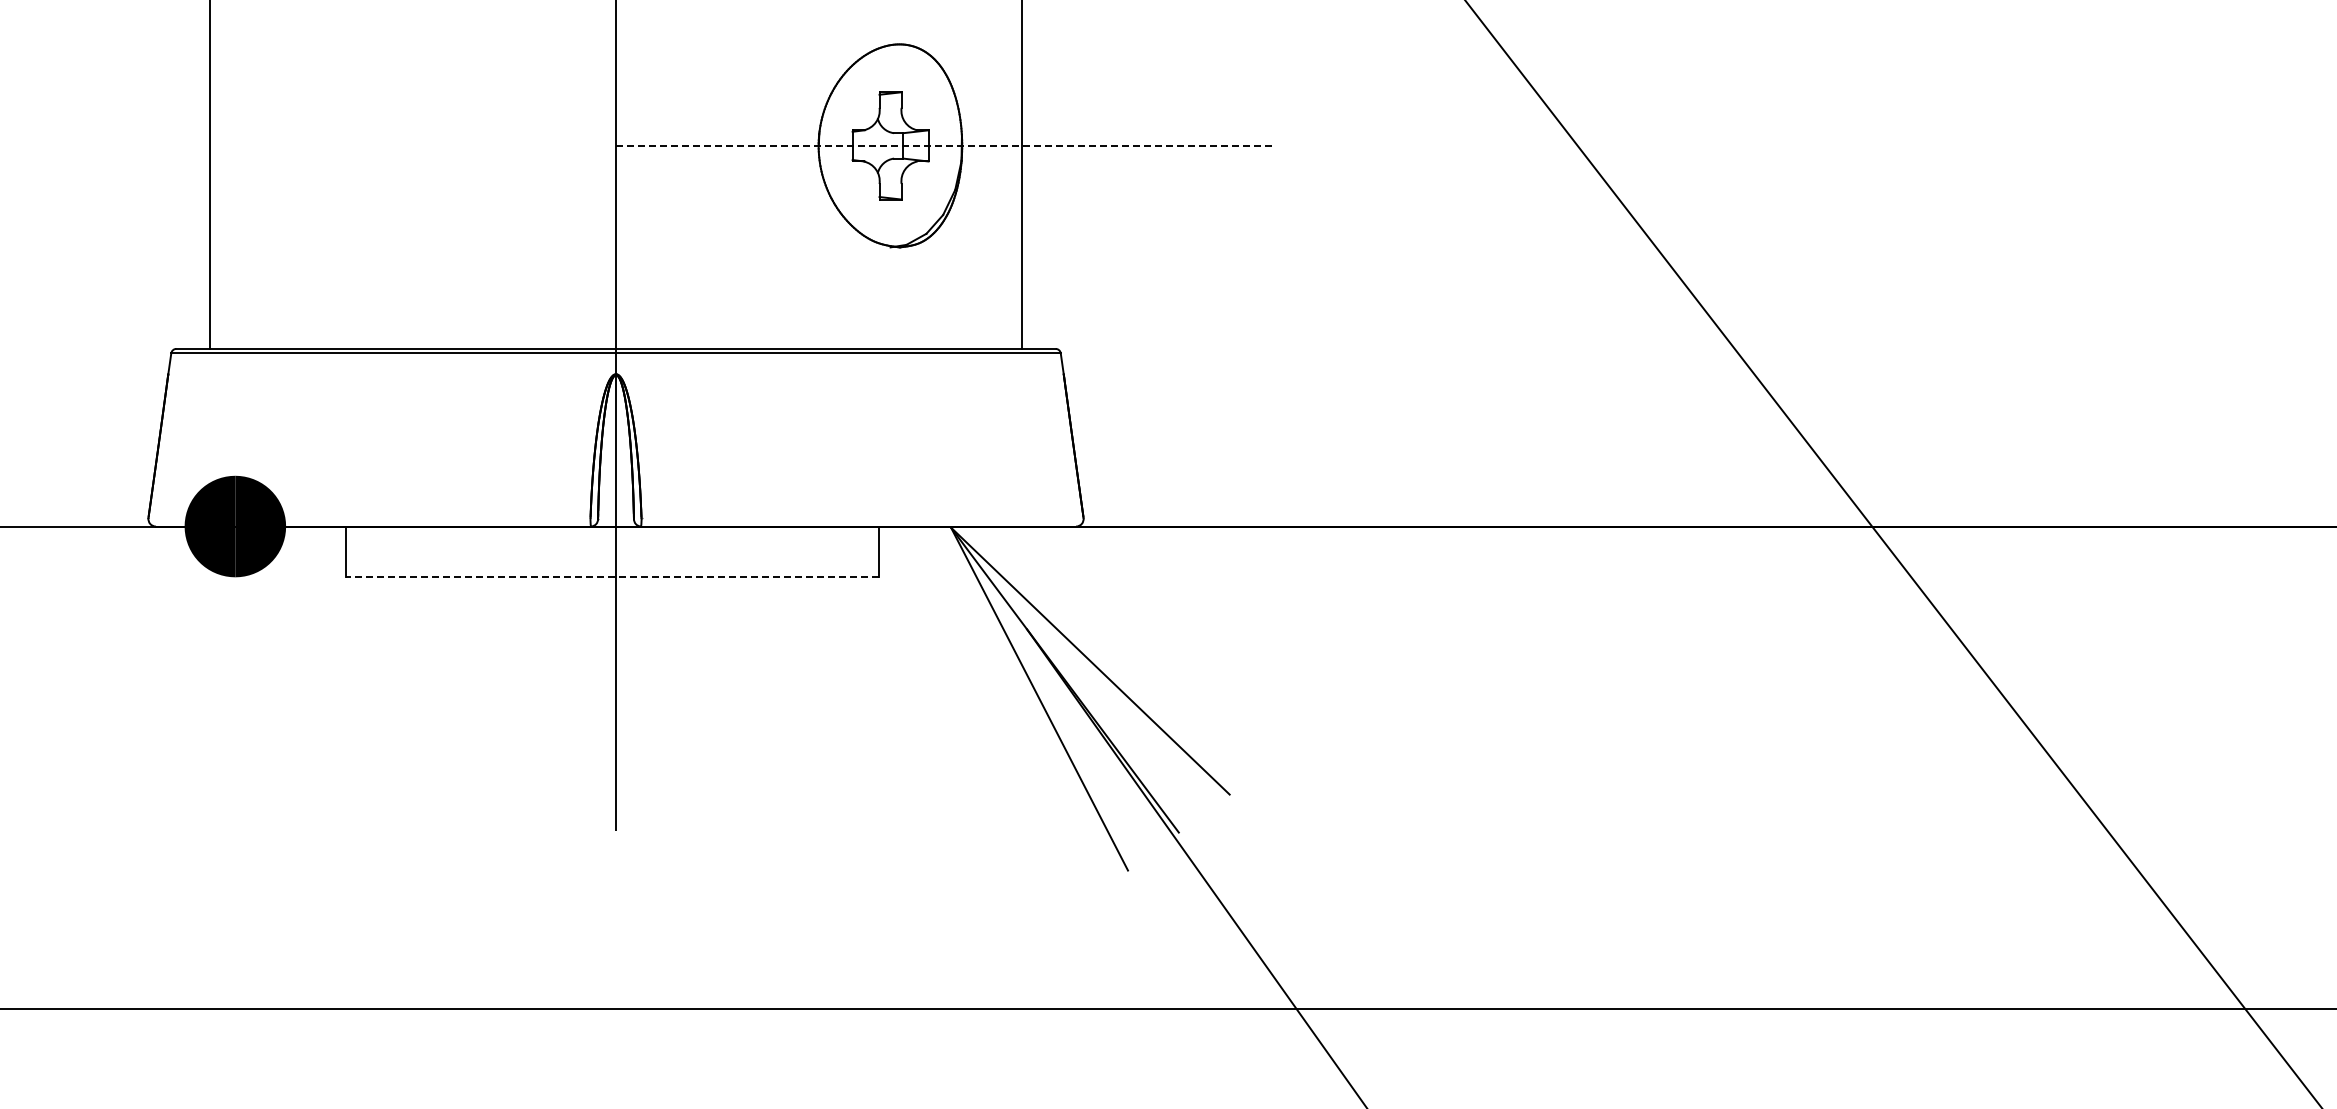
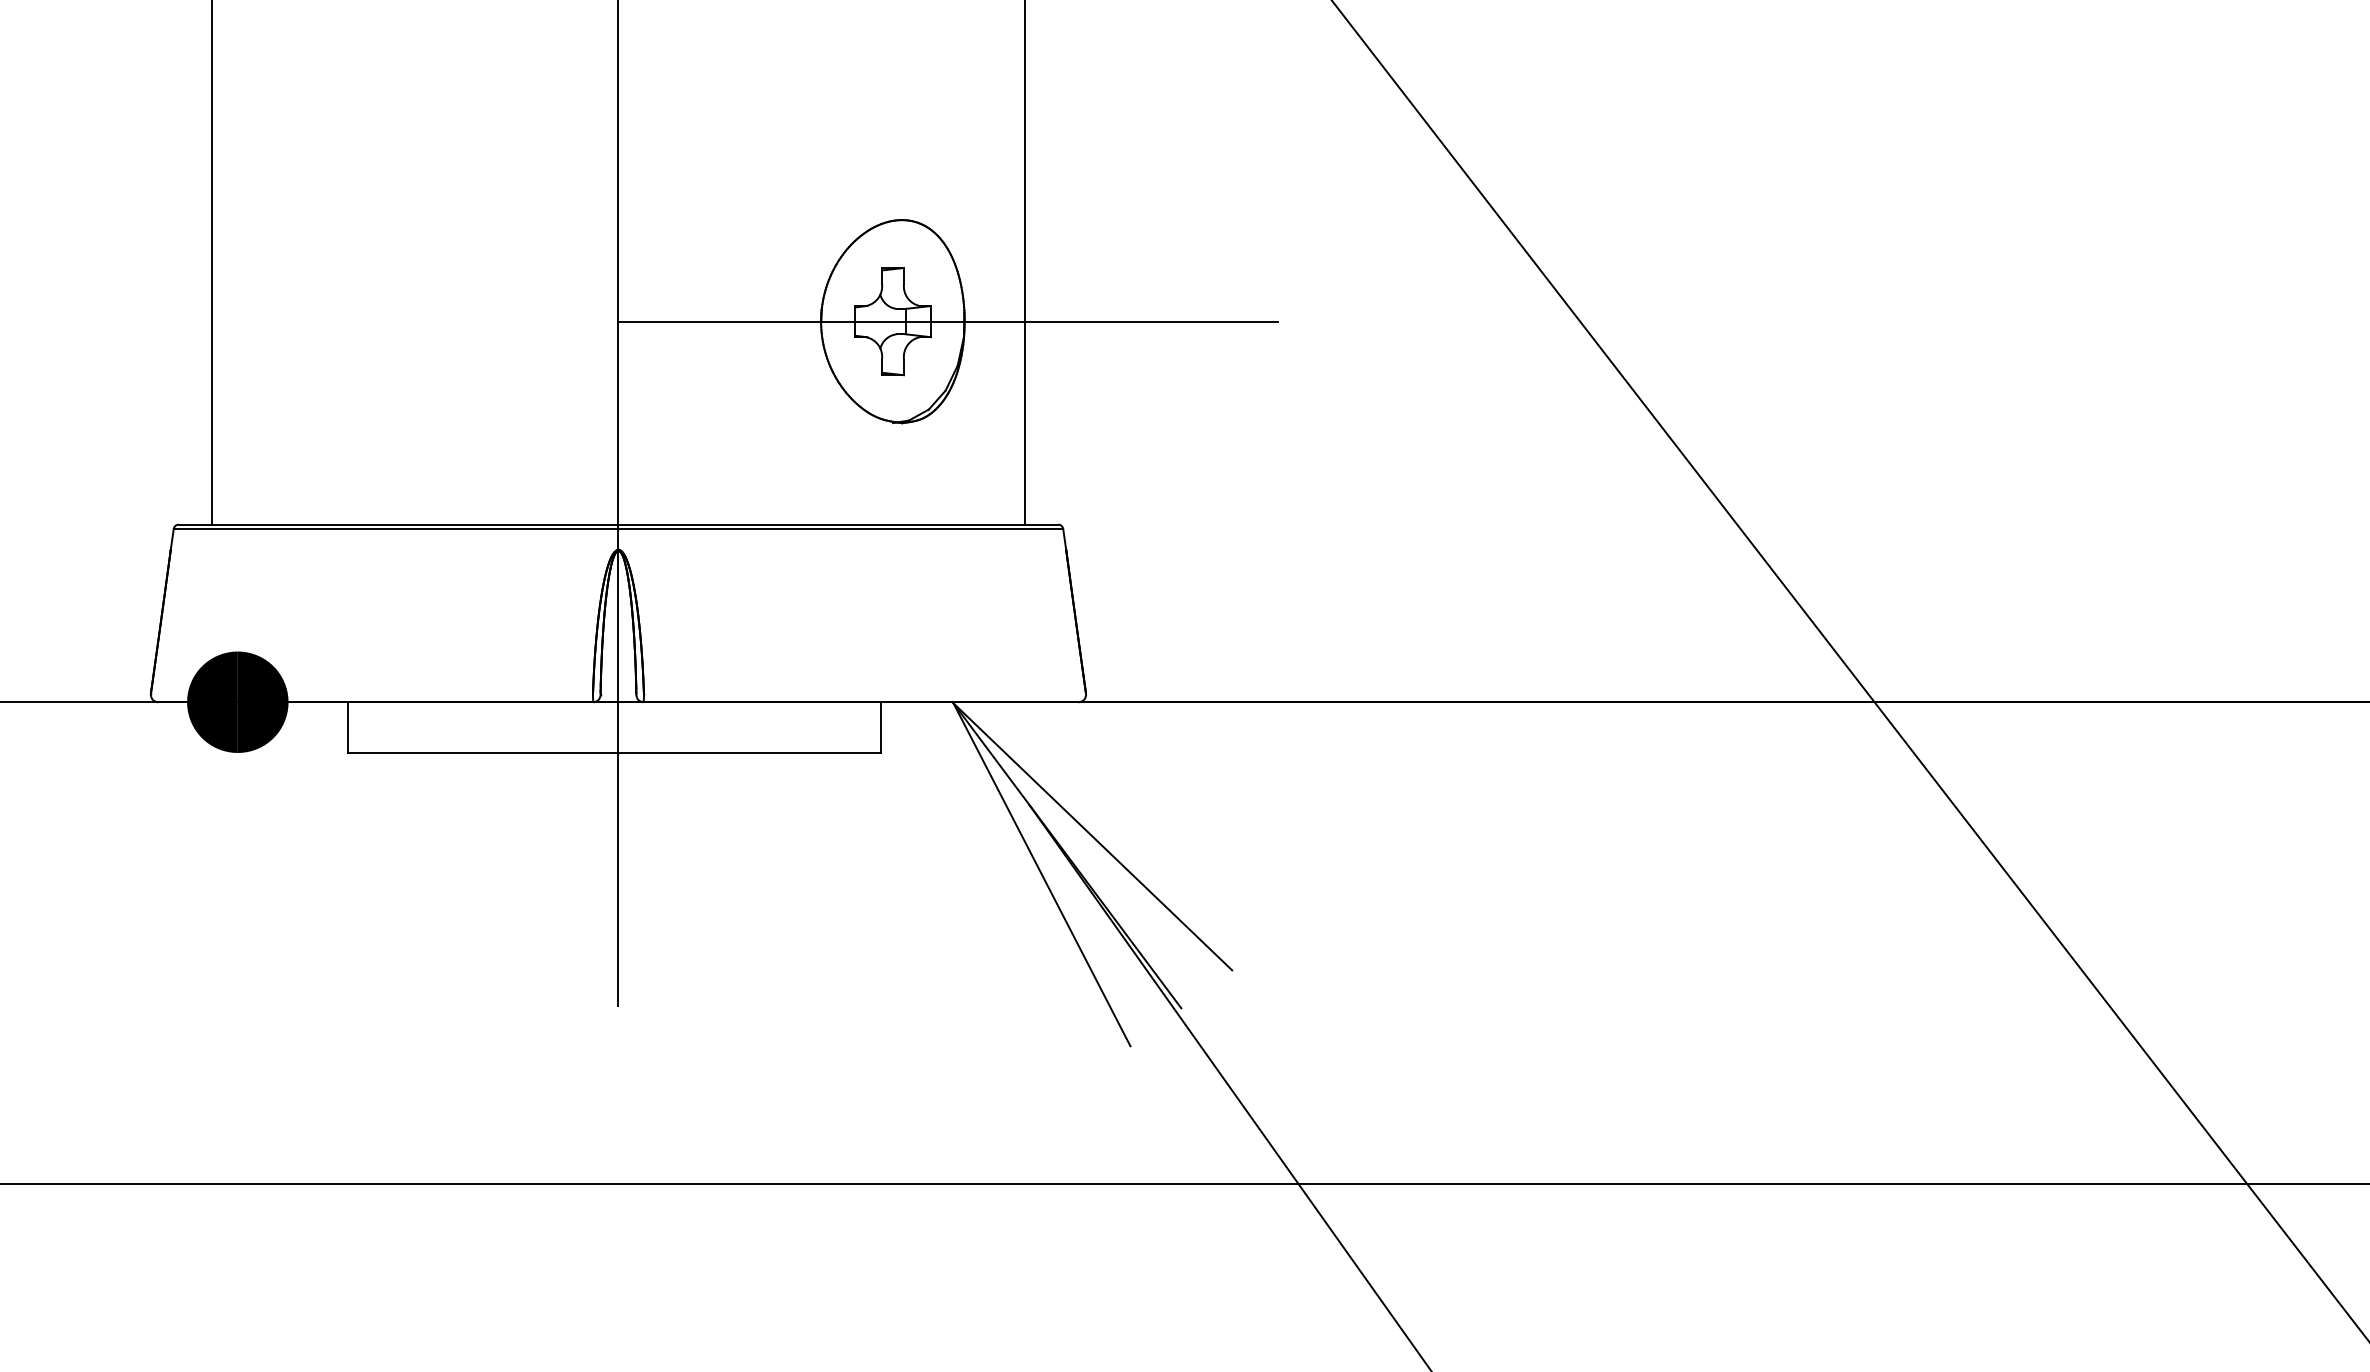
line: (946, 145) -> (948, 321), dashed -> solid
line: (612, 577) -> (614, 753), dashed -> solid

